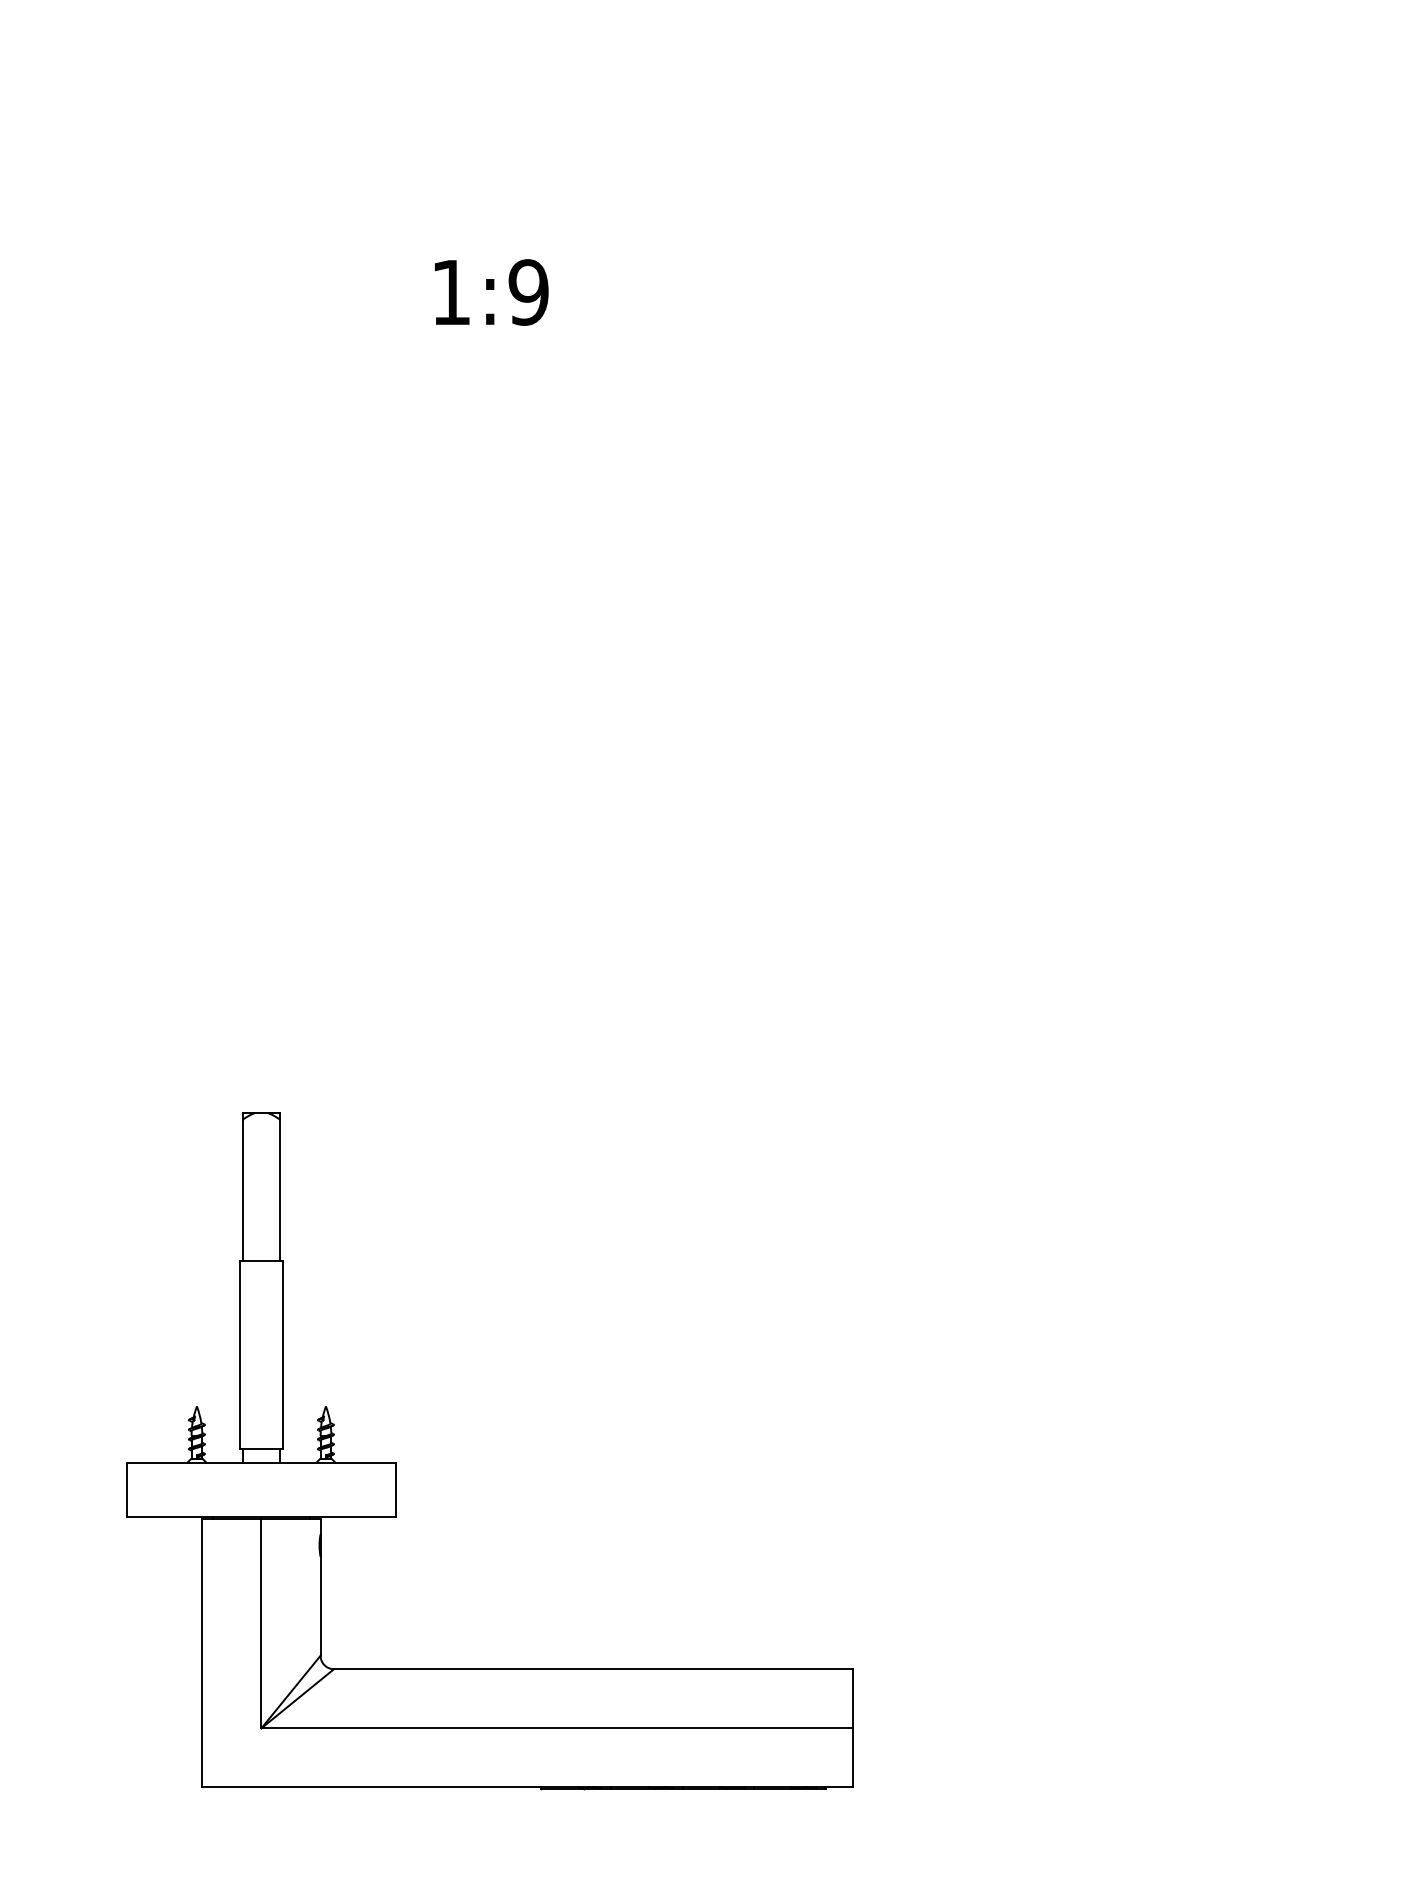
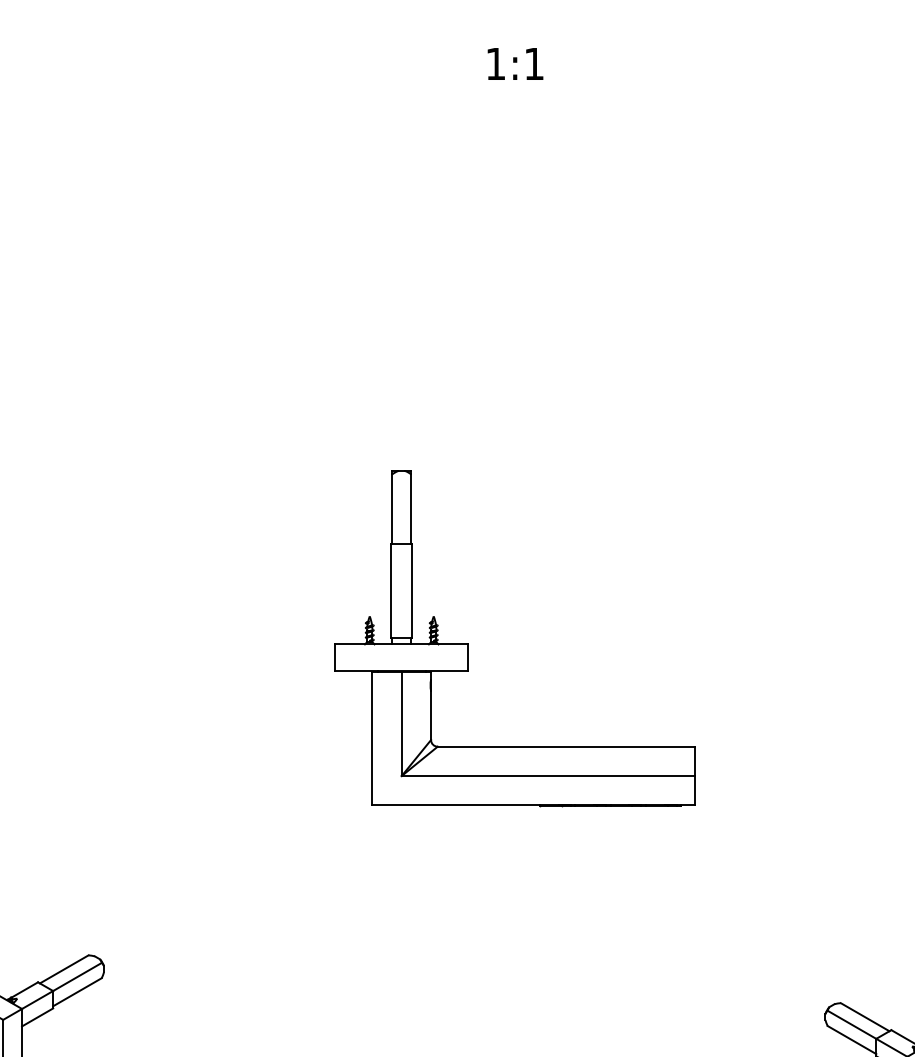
text: (529, 291) -> (534, 63), 1:9 -> 1:1

